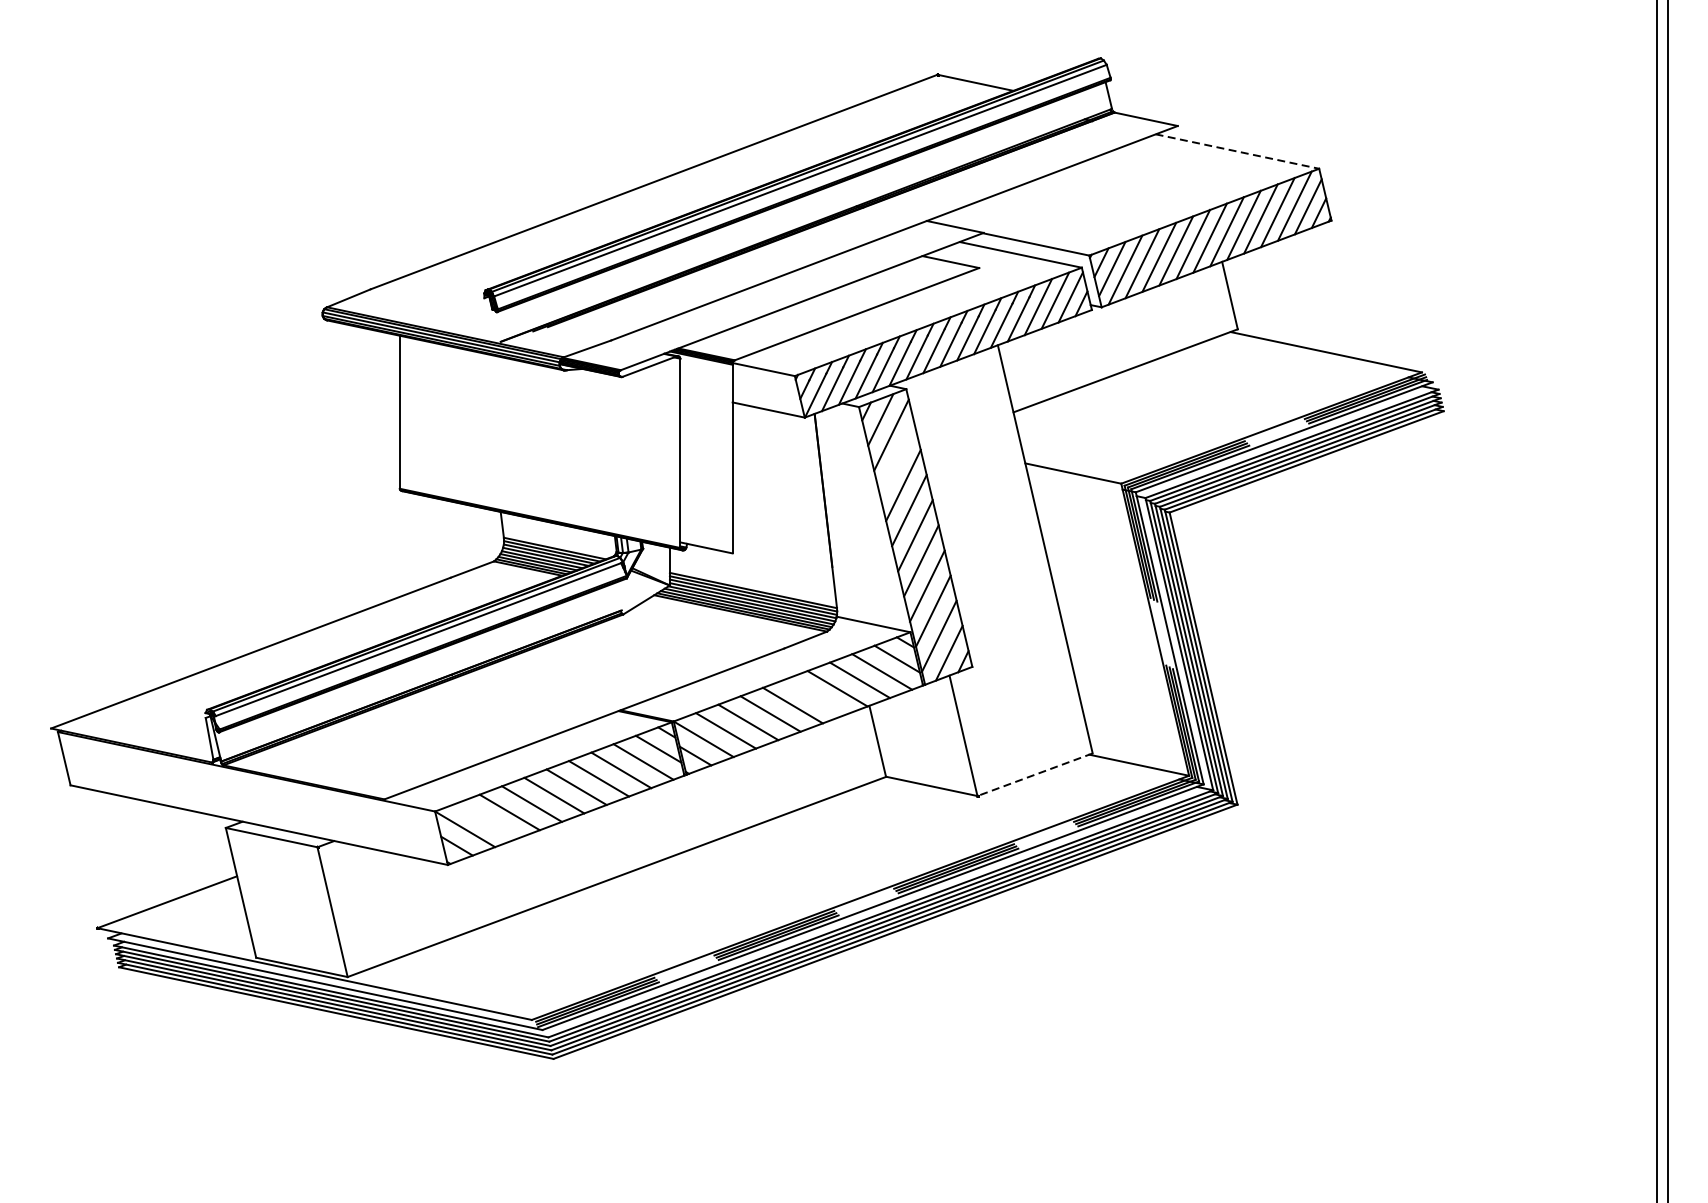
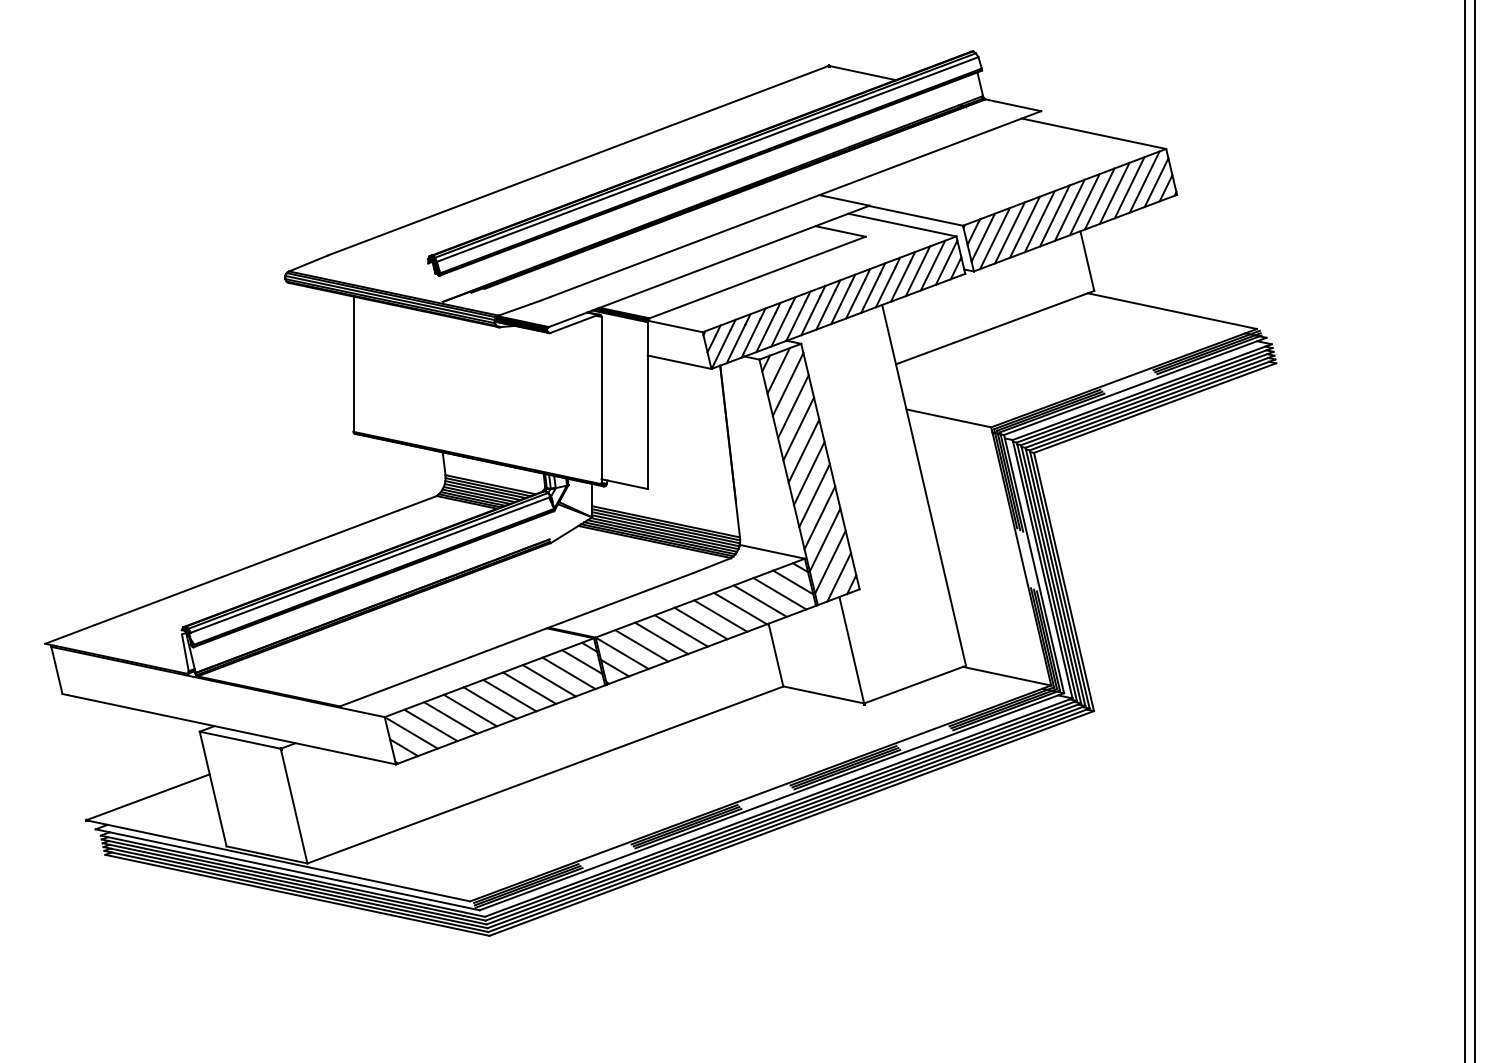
line: (1236, 151) -> (1093, 133), dashed -> solid
line: (897, 460) -> (793, 406), added
line: (814, 696) -> (720, 615), added
line: (1034, 774) -> (914, 684), dashed -> solid
line: (486, 820) -> (430, 725), added

